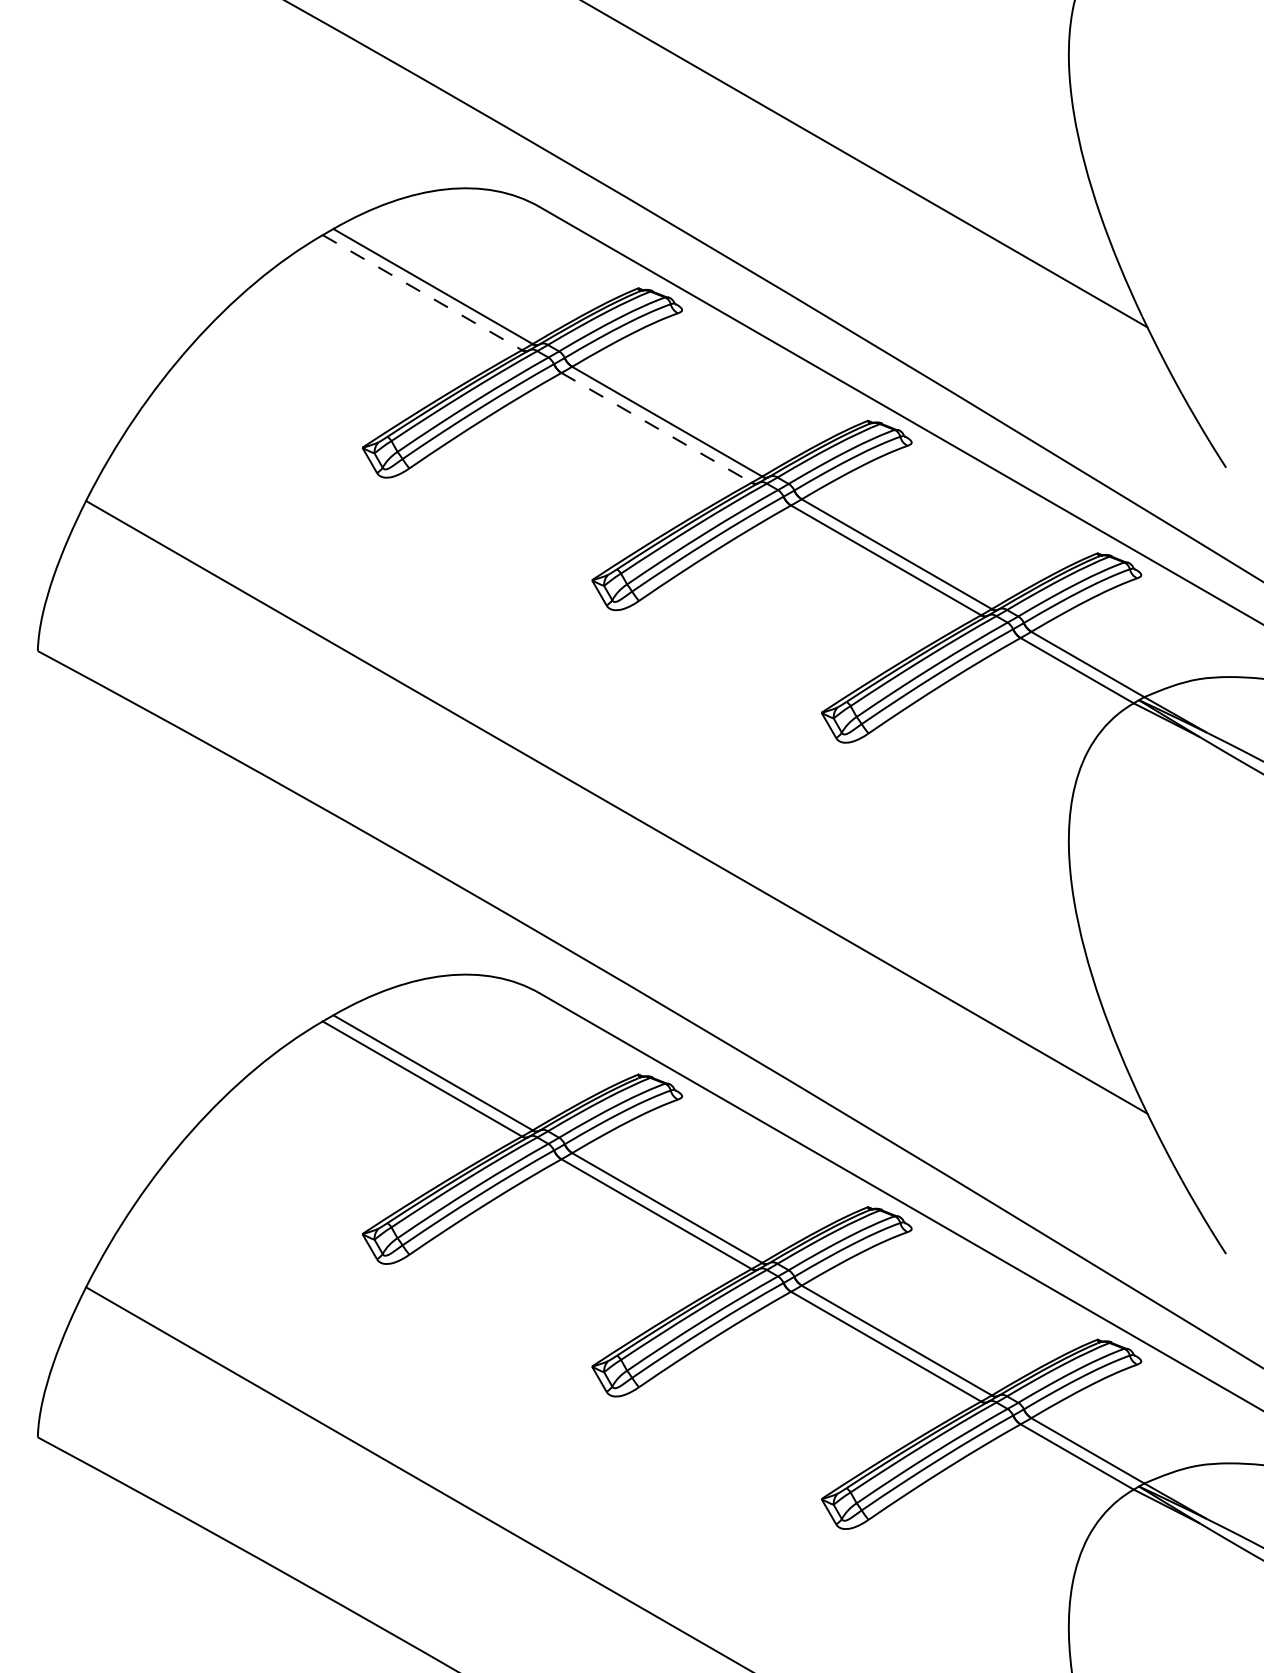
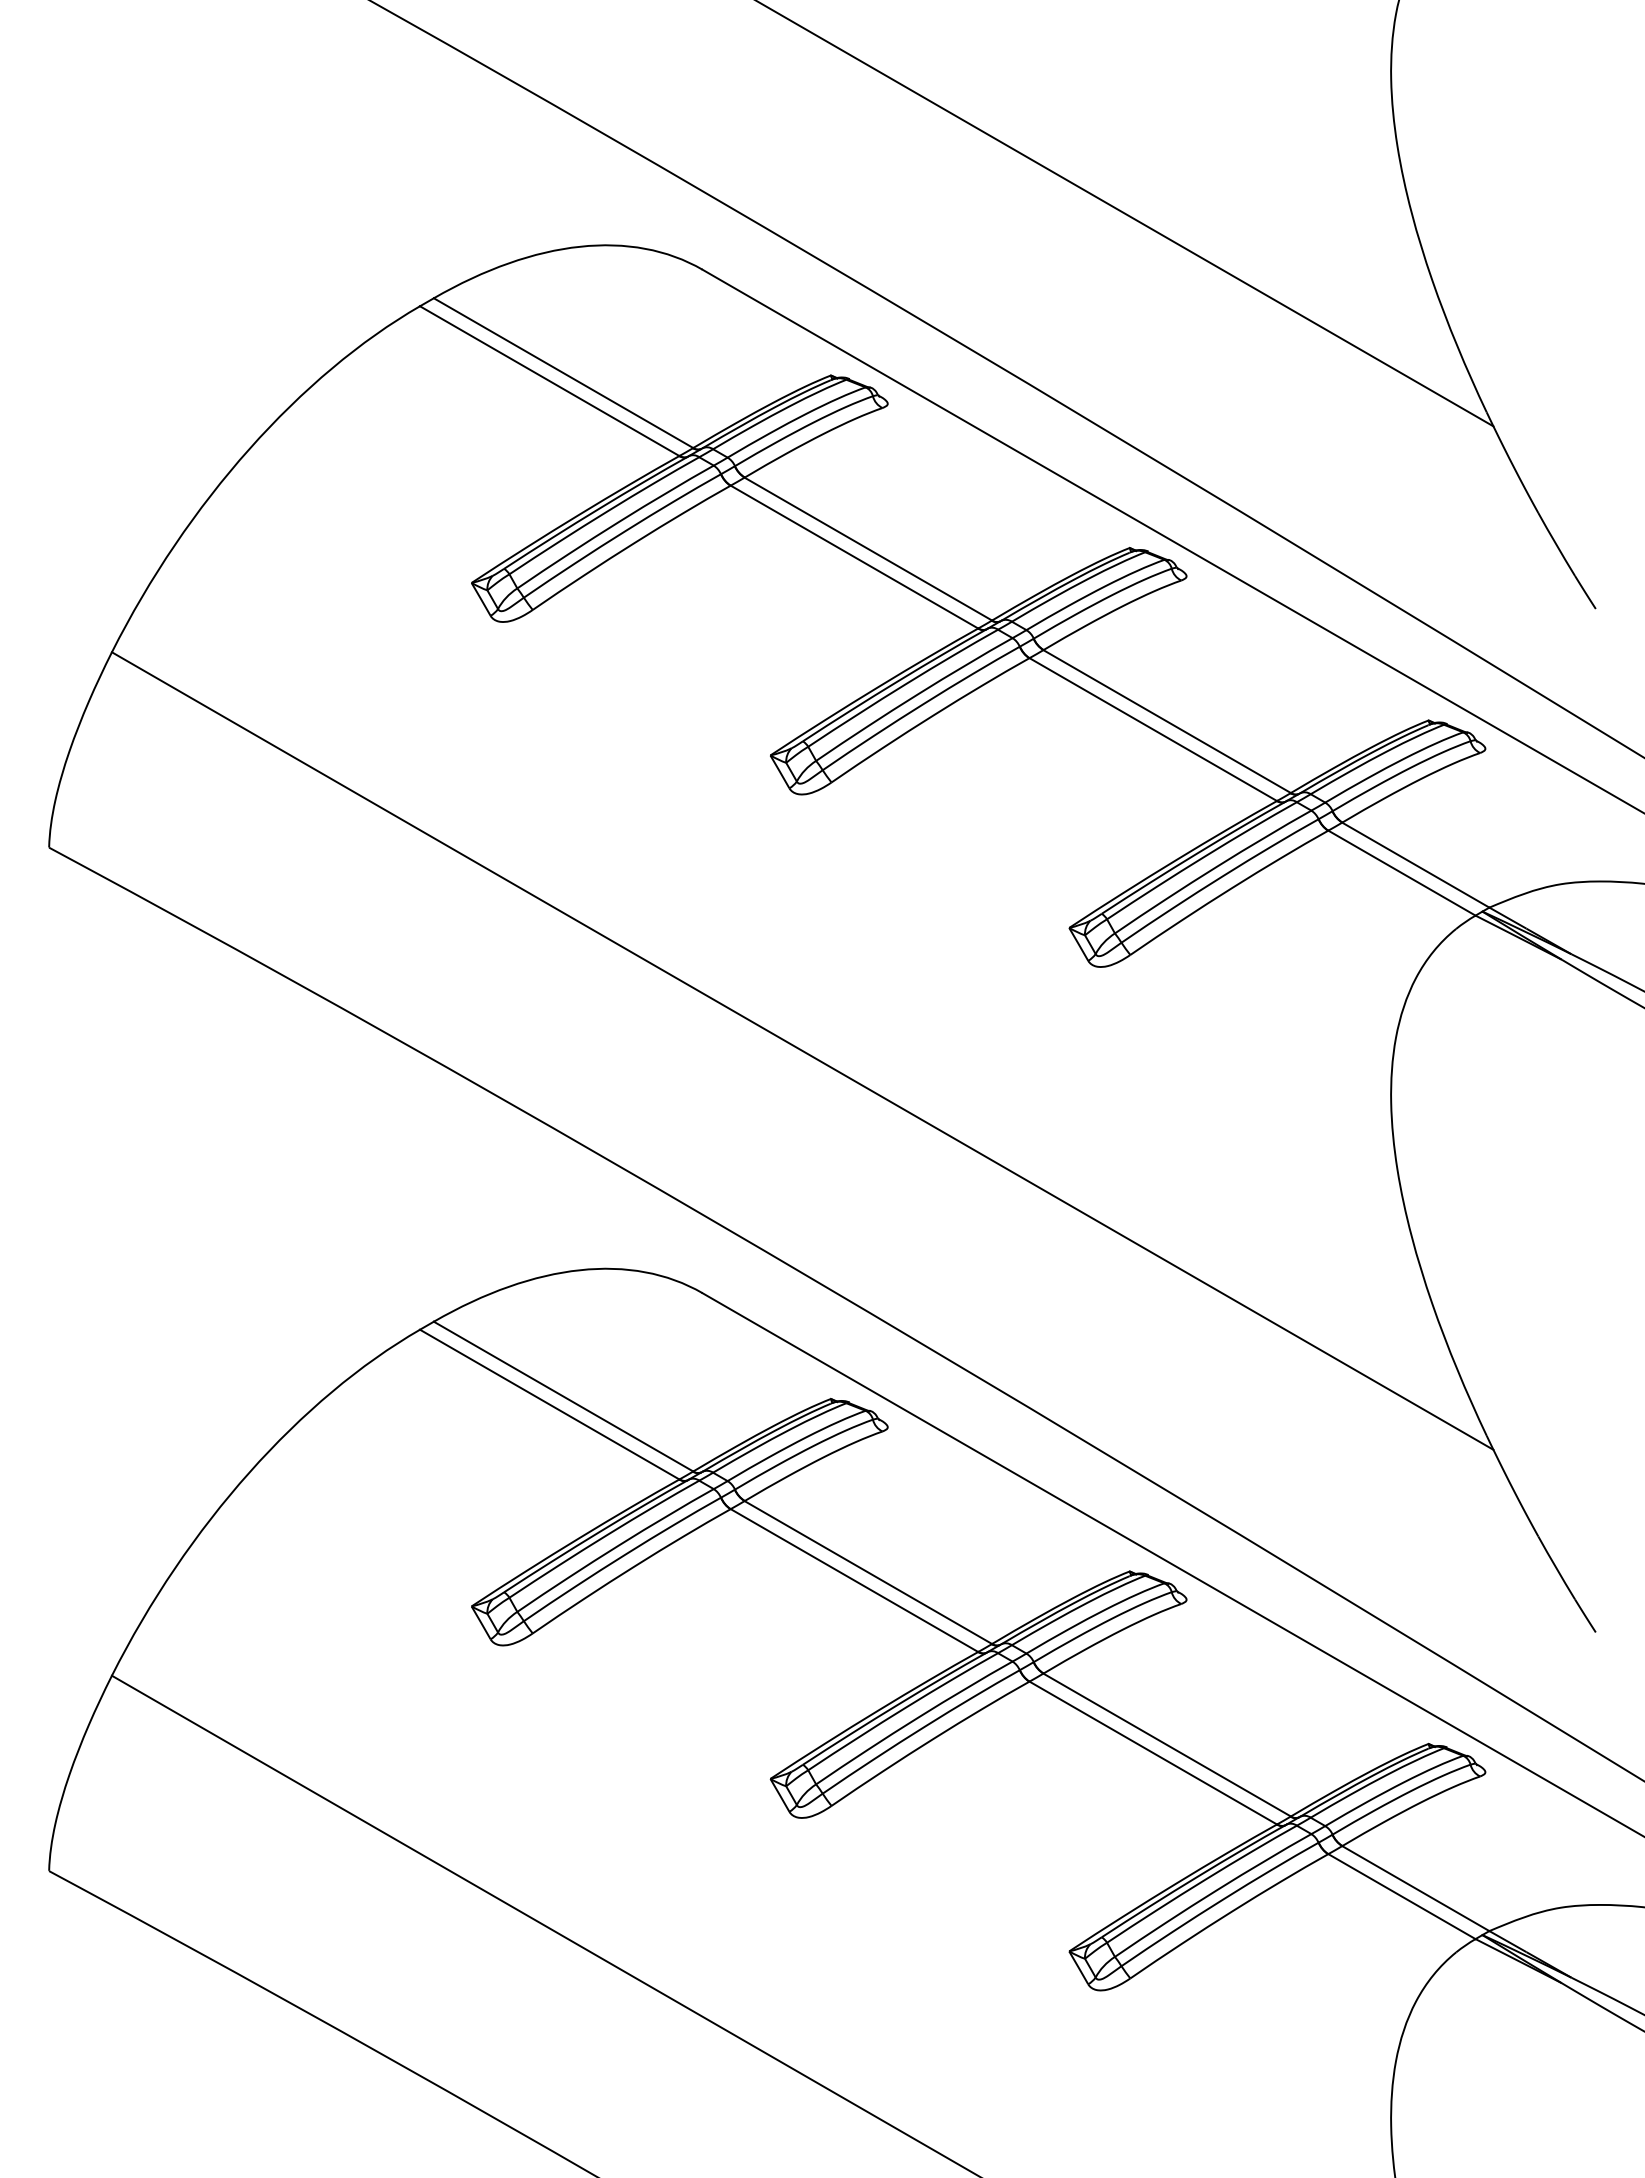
line: (422, 292) -> (549, 380), dashed -> solid
line: (656, 427) -> (854, 556), dashed -> solid

